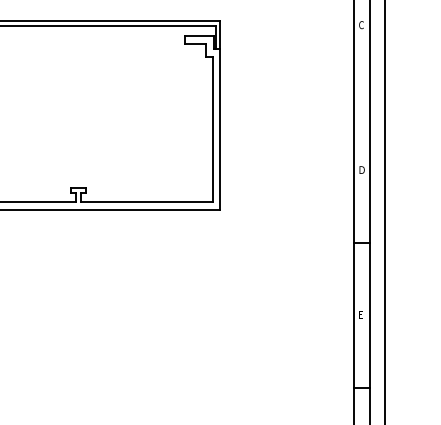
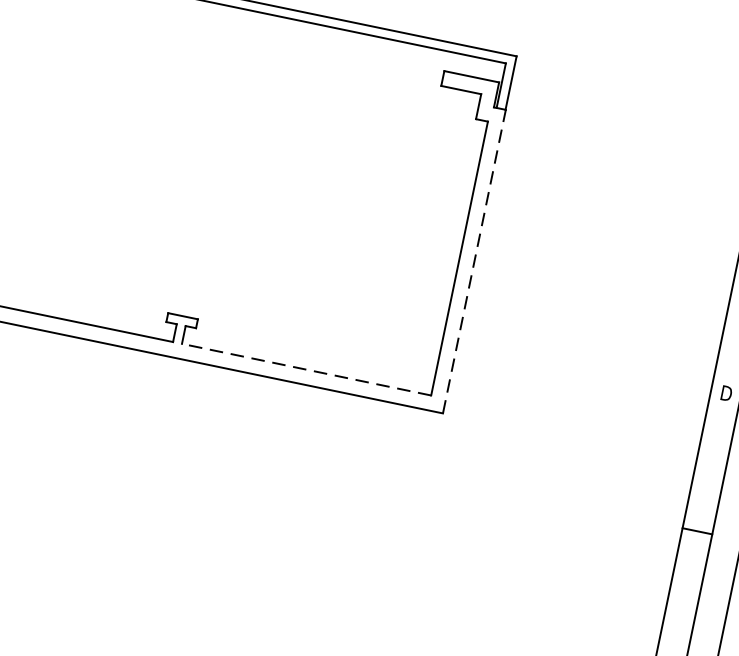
line: (220, 129) -> (474, 261), solid -> dashed
line: (146, 202) -> (305, 370), solid -> dashed

